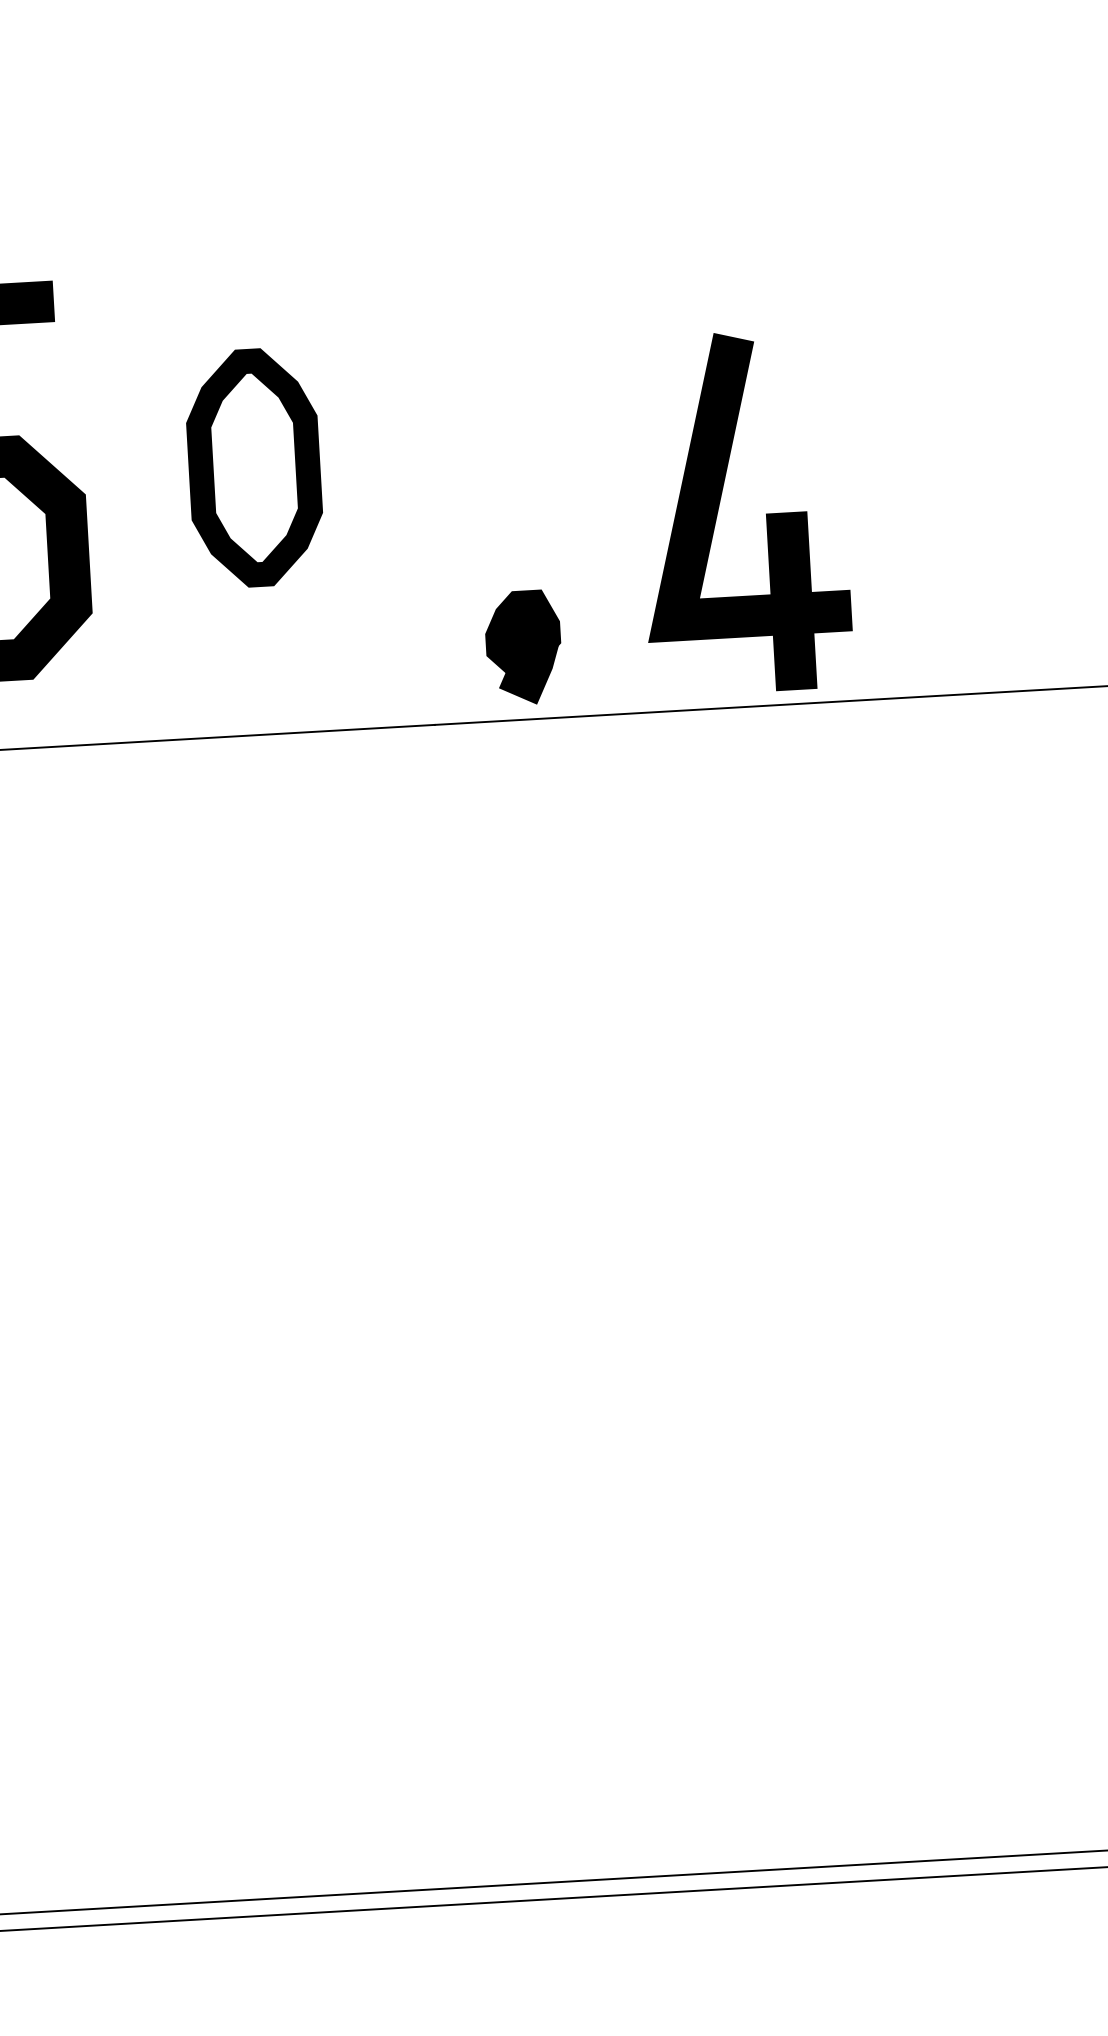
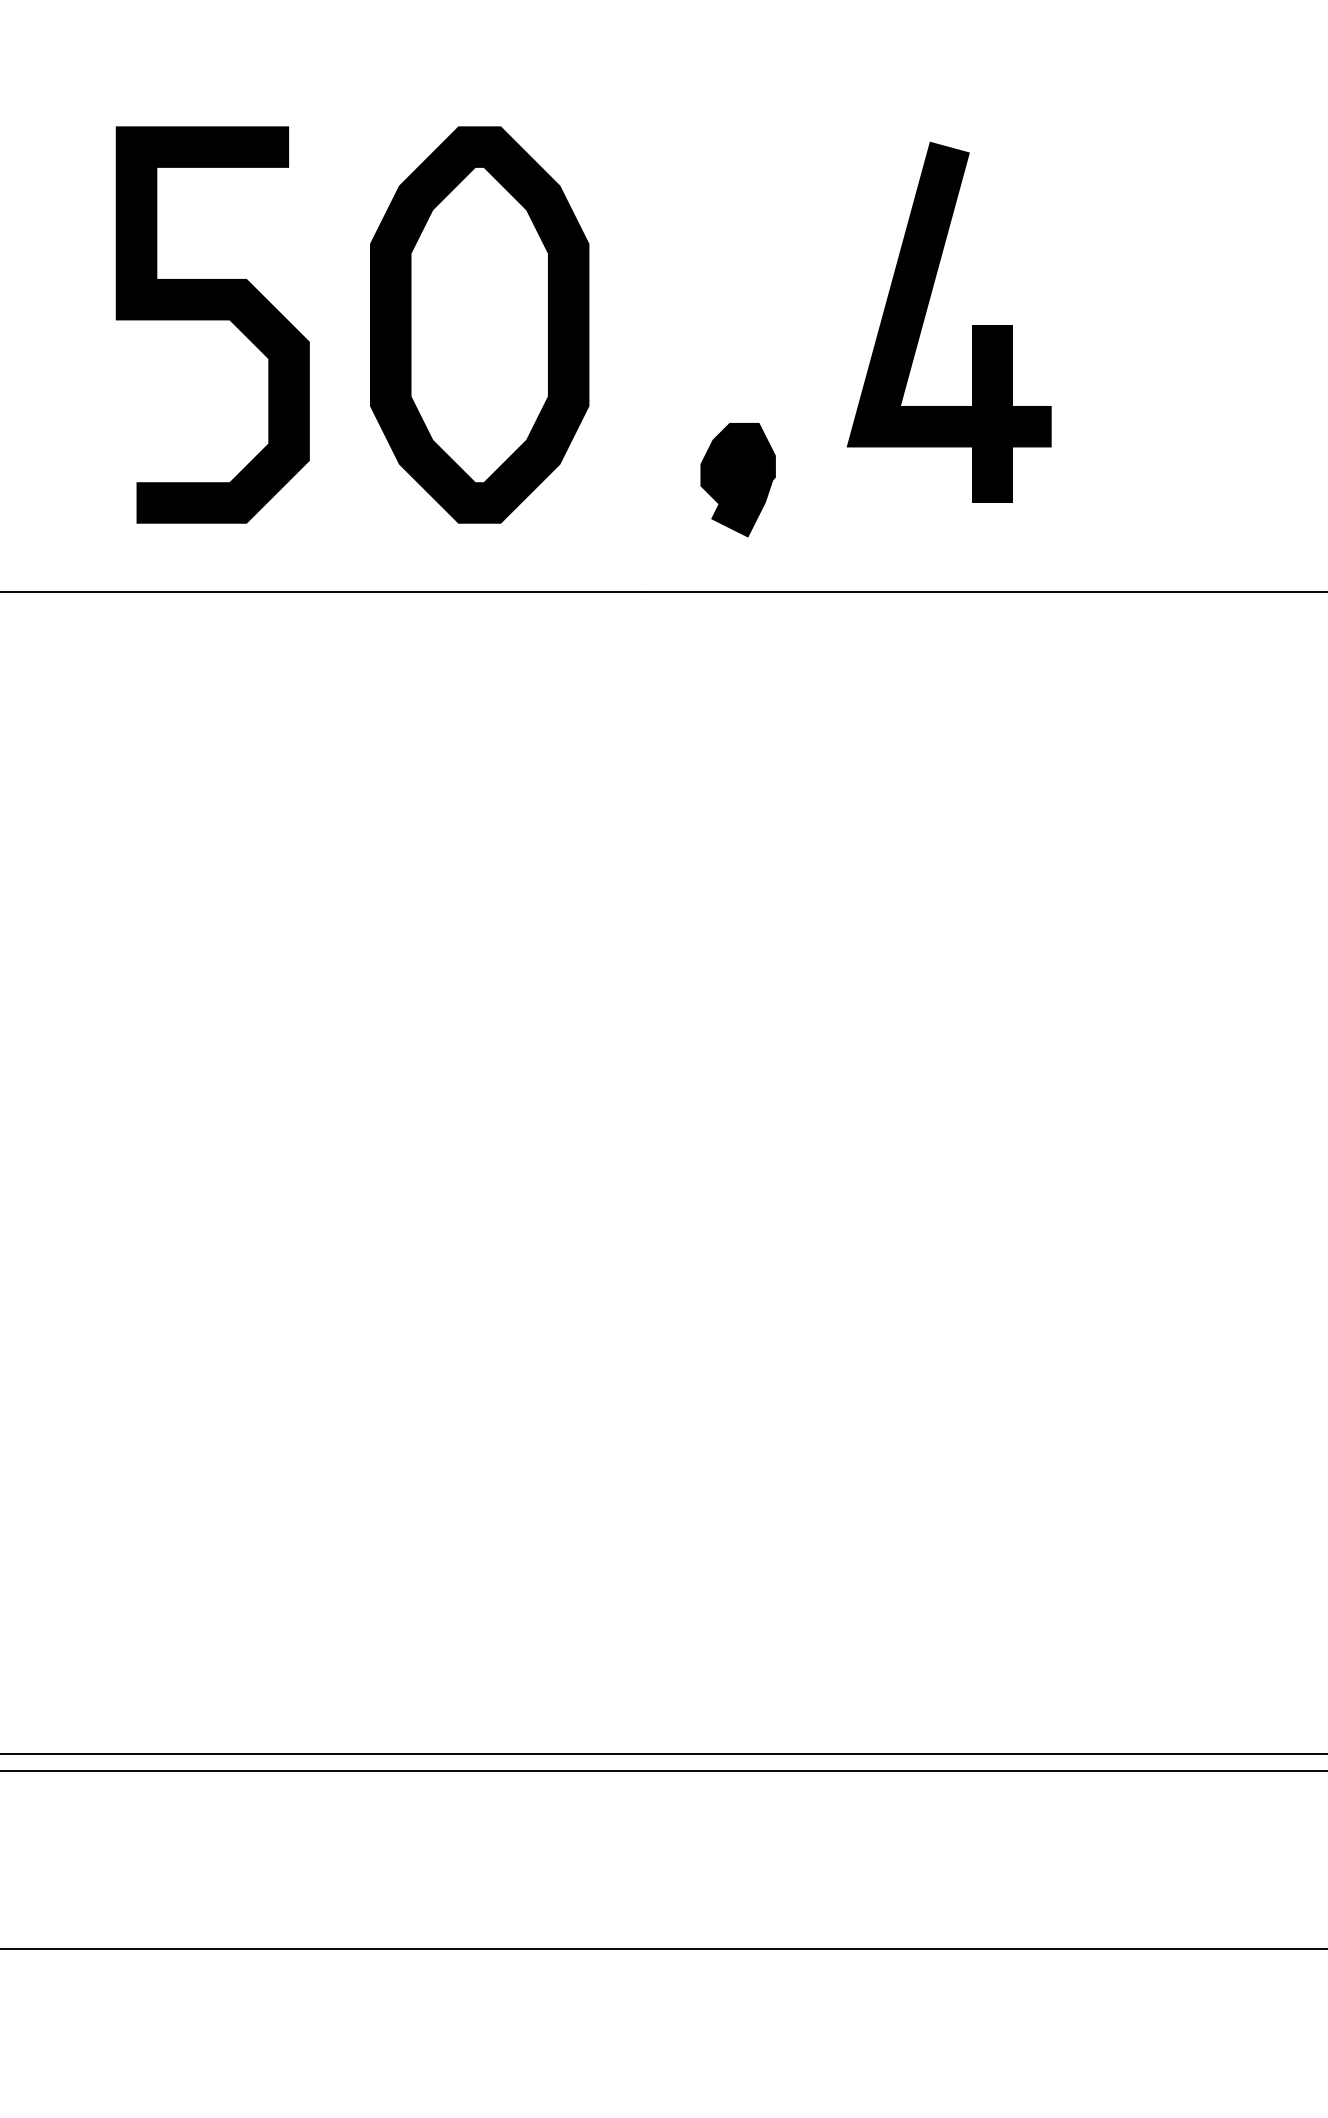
part: (254, 467) -> (479, 324), size x1.67
part: (719, 507) -> (925, 316), moved
part: (523, 648) -> (737, 480), moved

